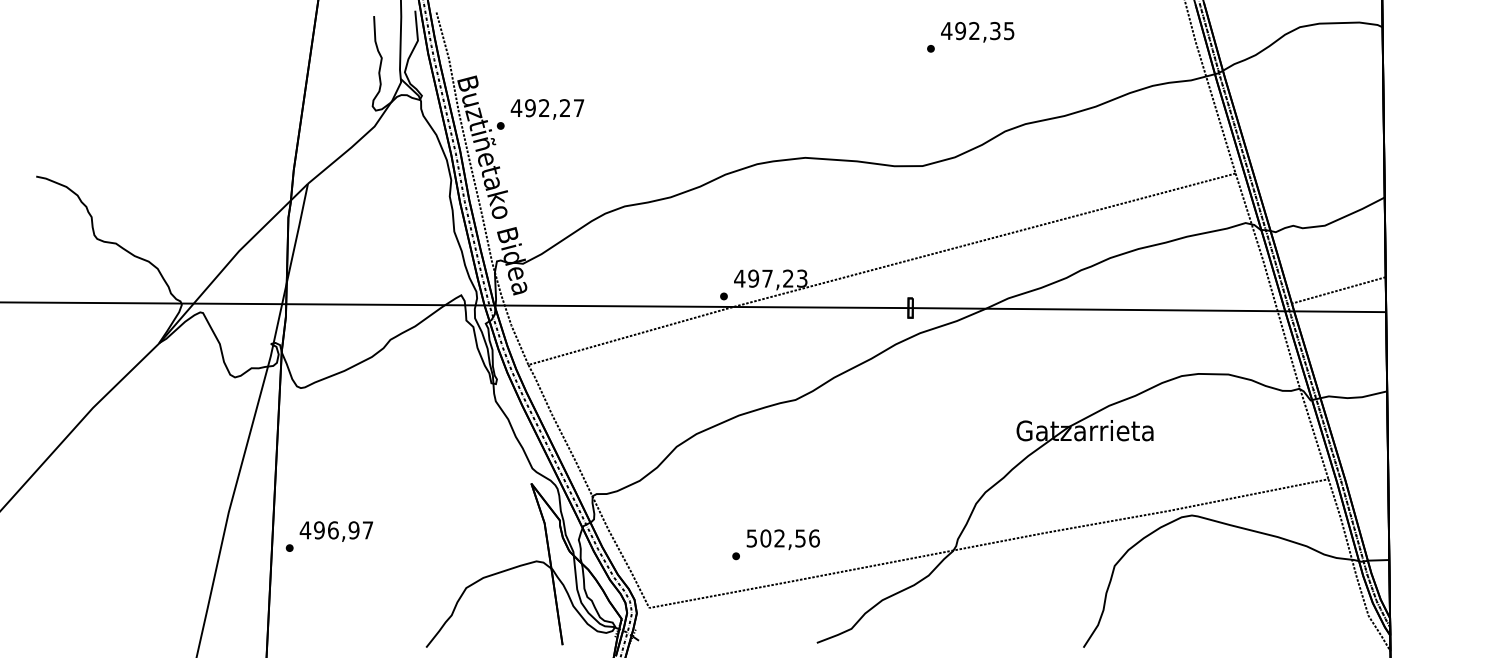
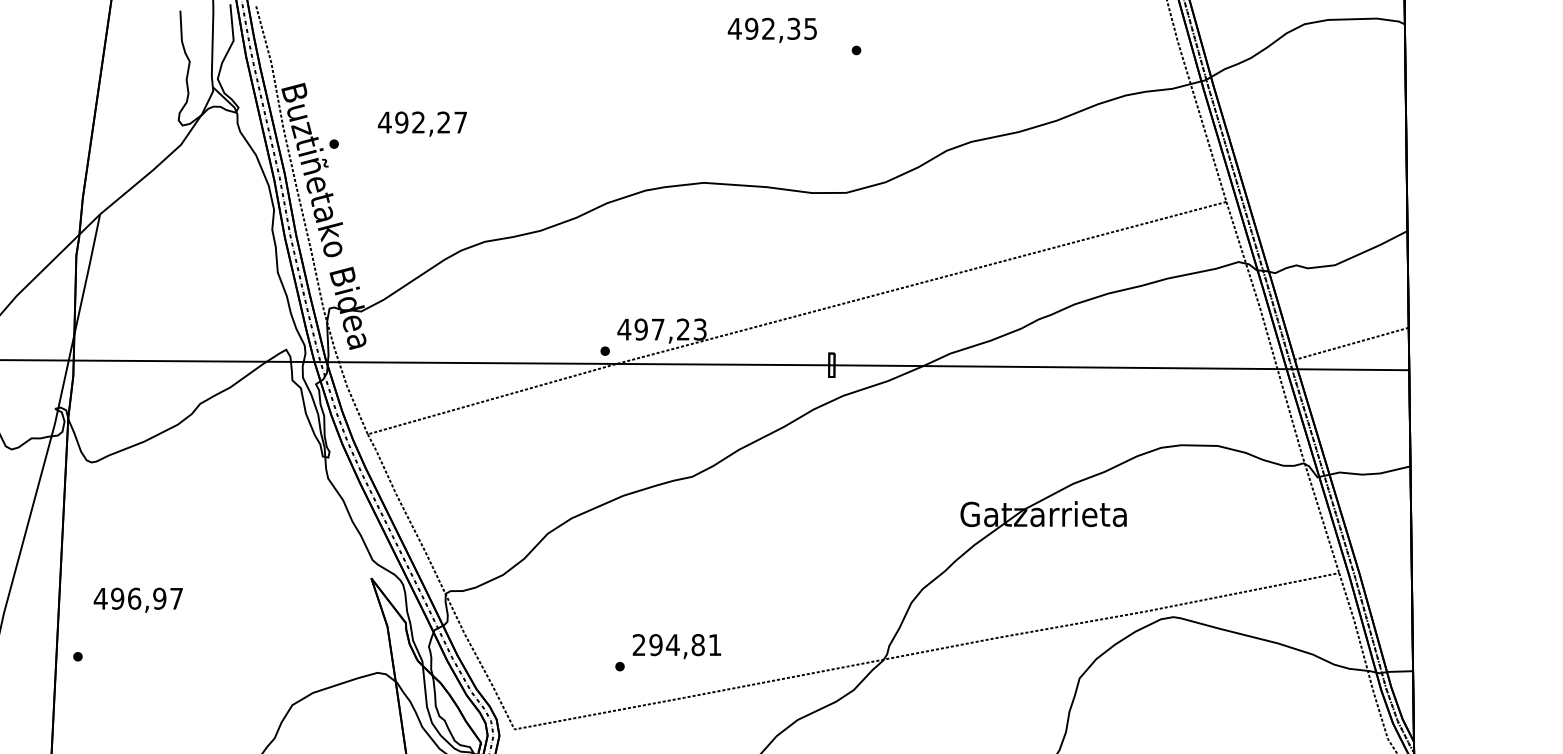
text: (977, 32) -> (772, 30), moved
text: (547, 109) -> (422, 124), moved
text: (336, 531) -> (138, 600), moved
text: (782, 538) -> (676, 645), 502,56 -> 294,81

